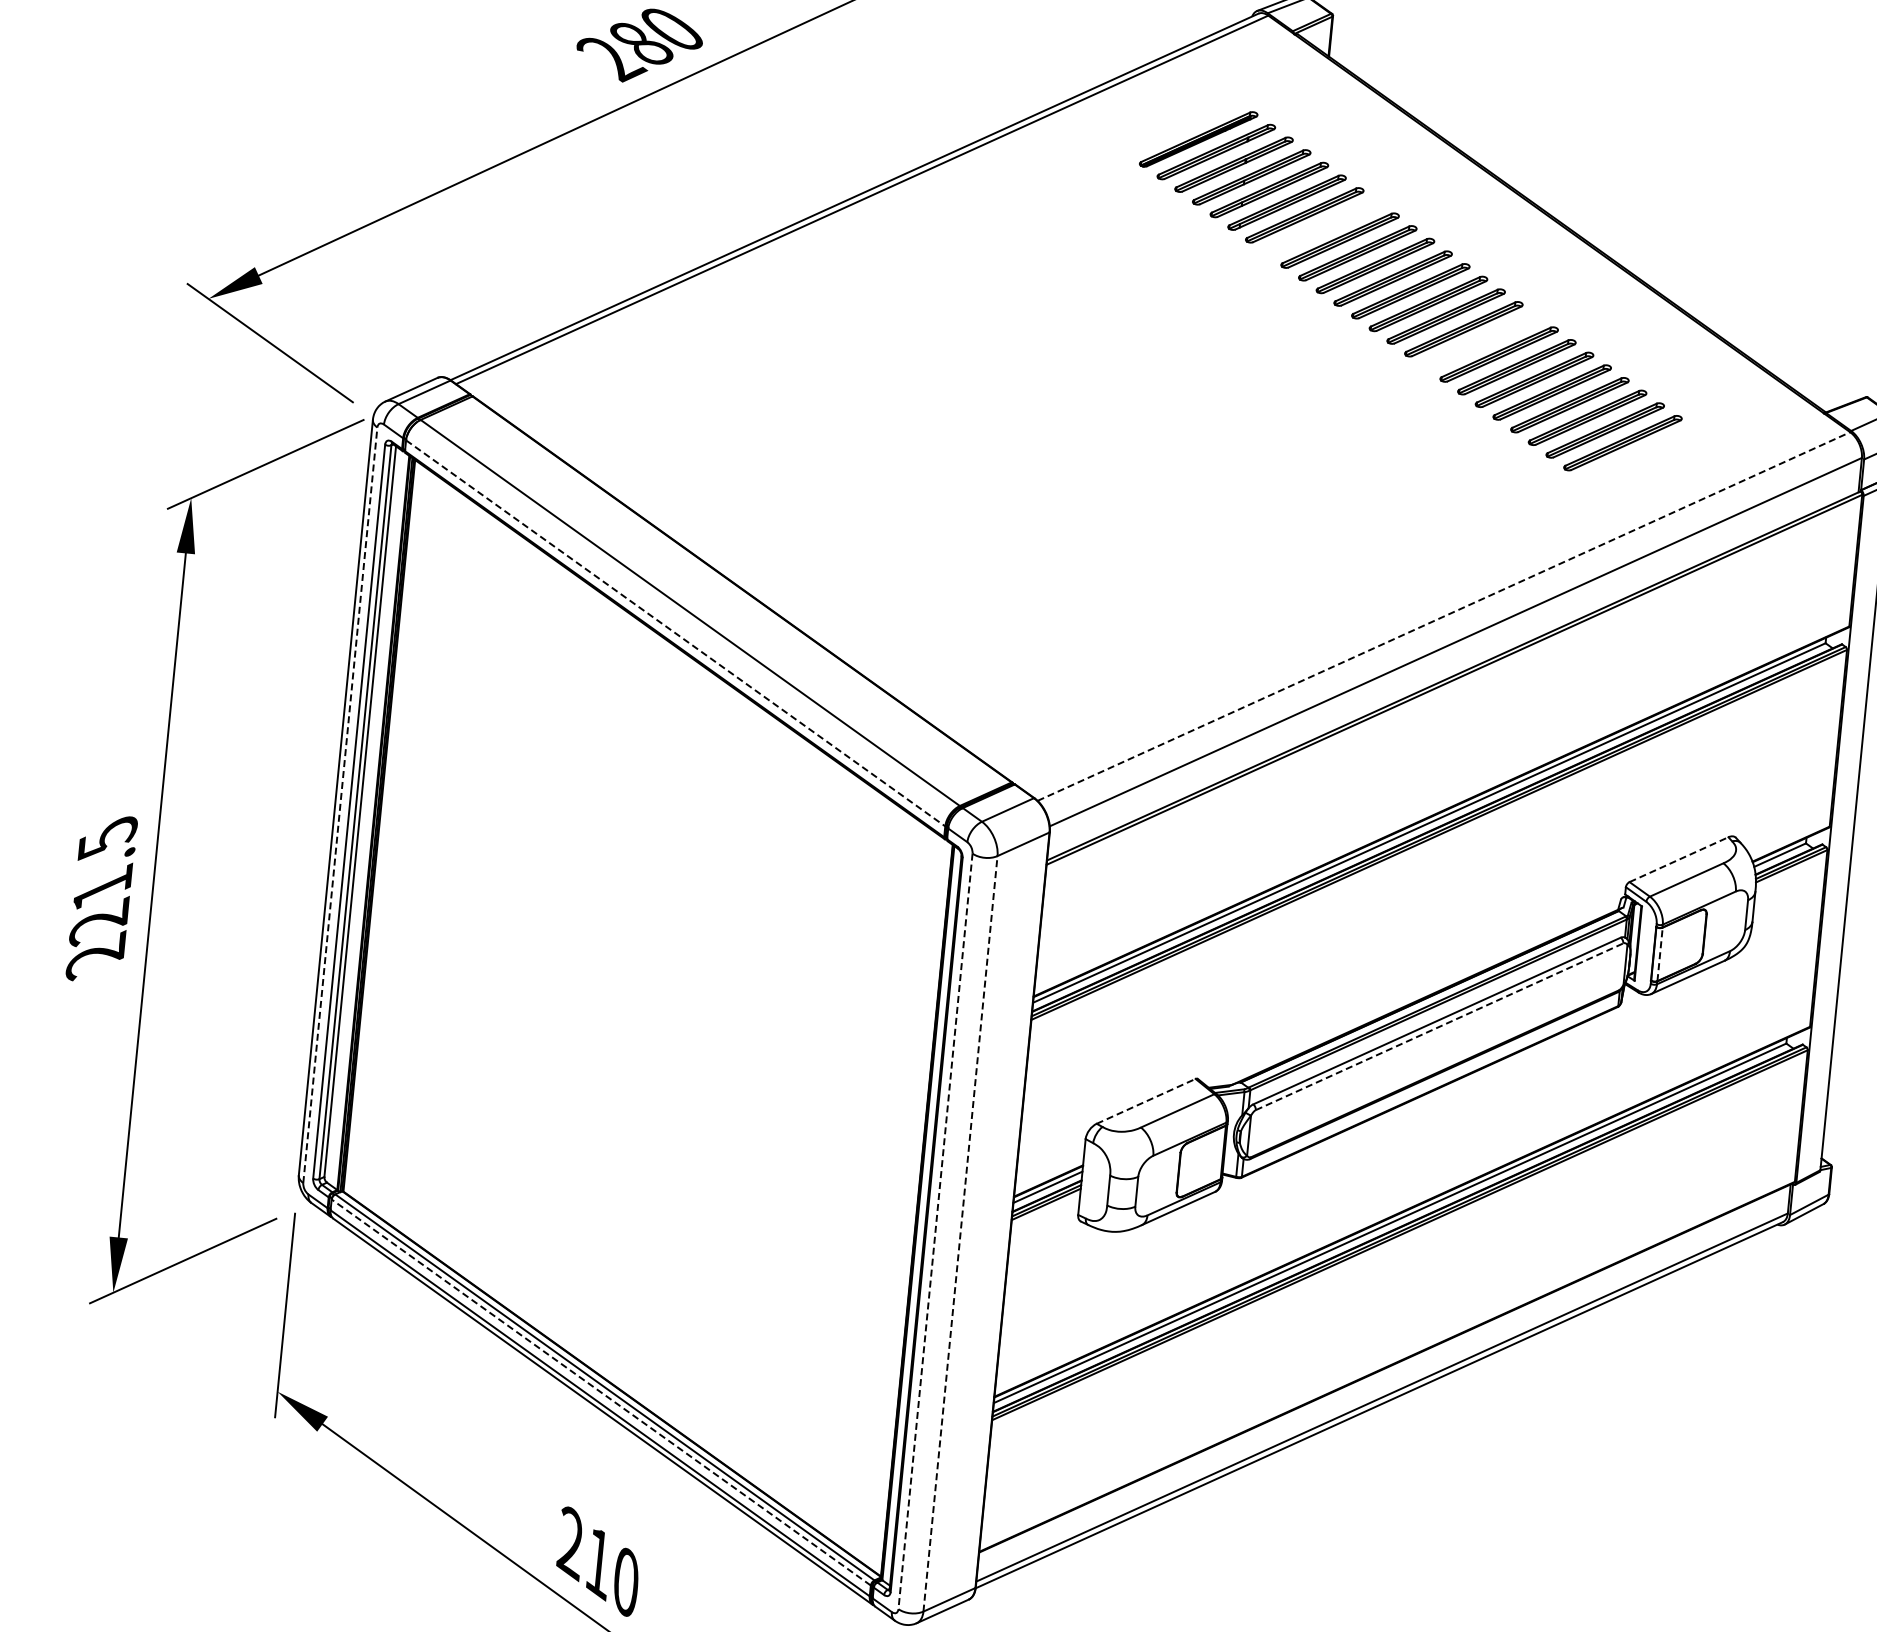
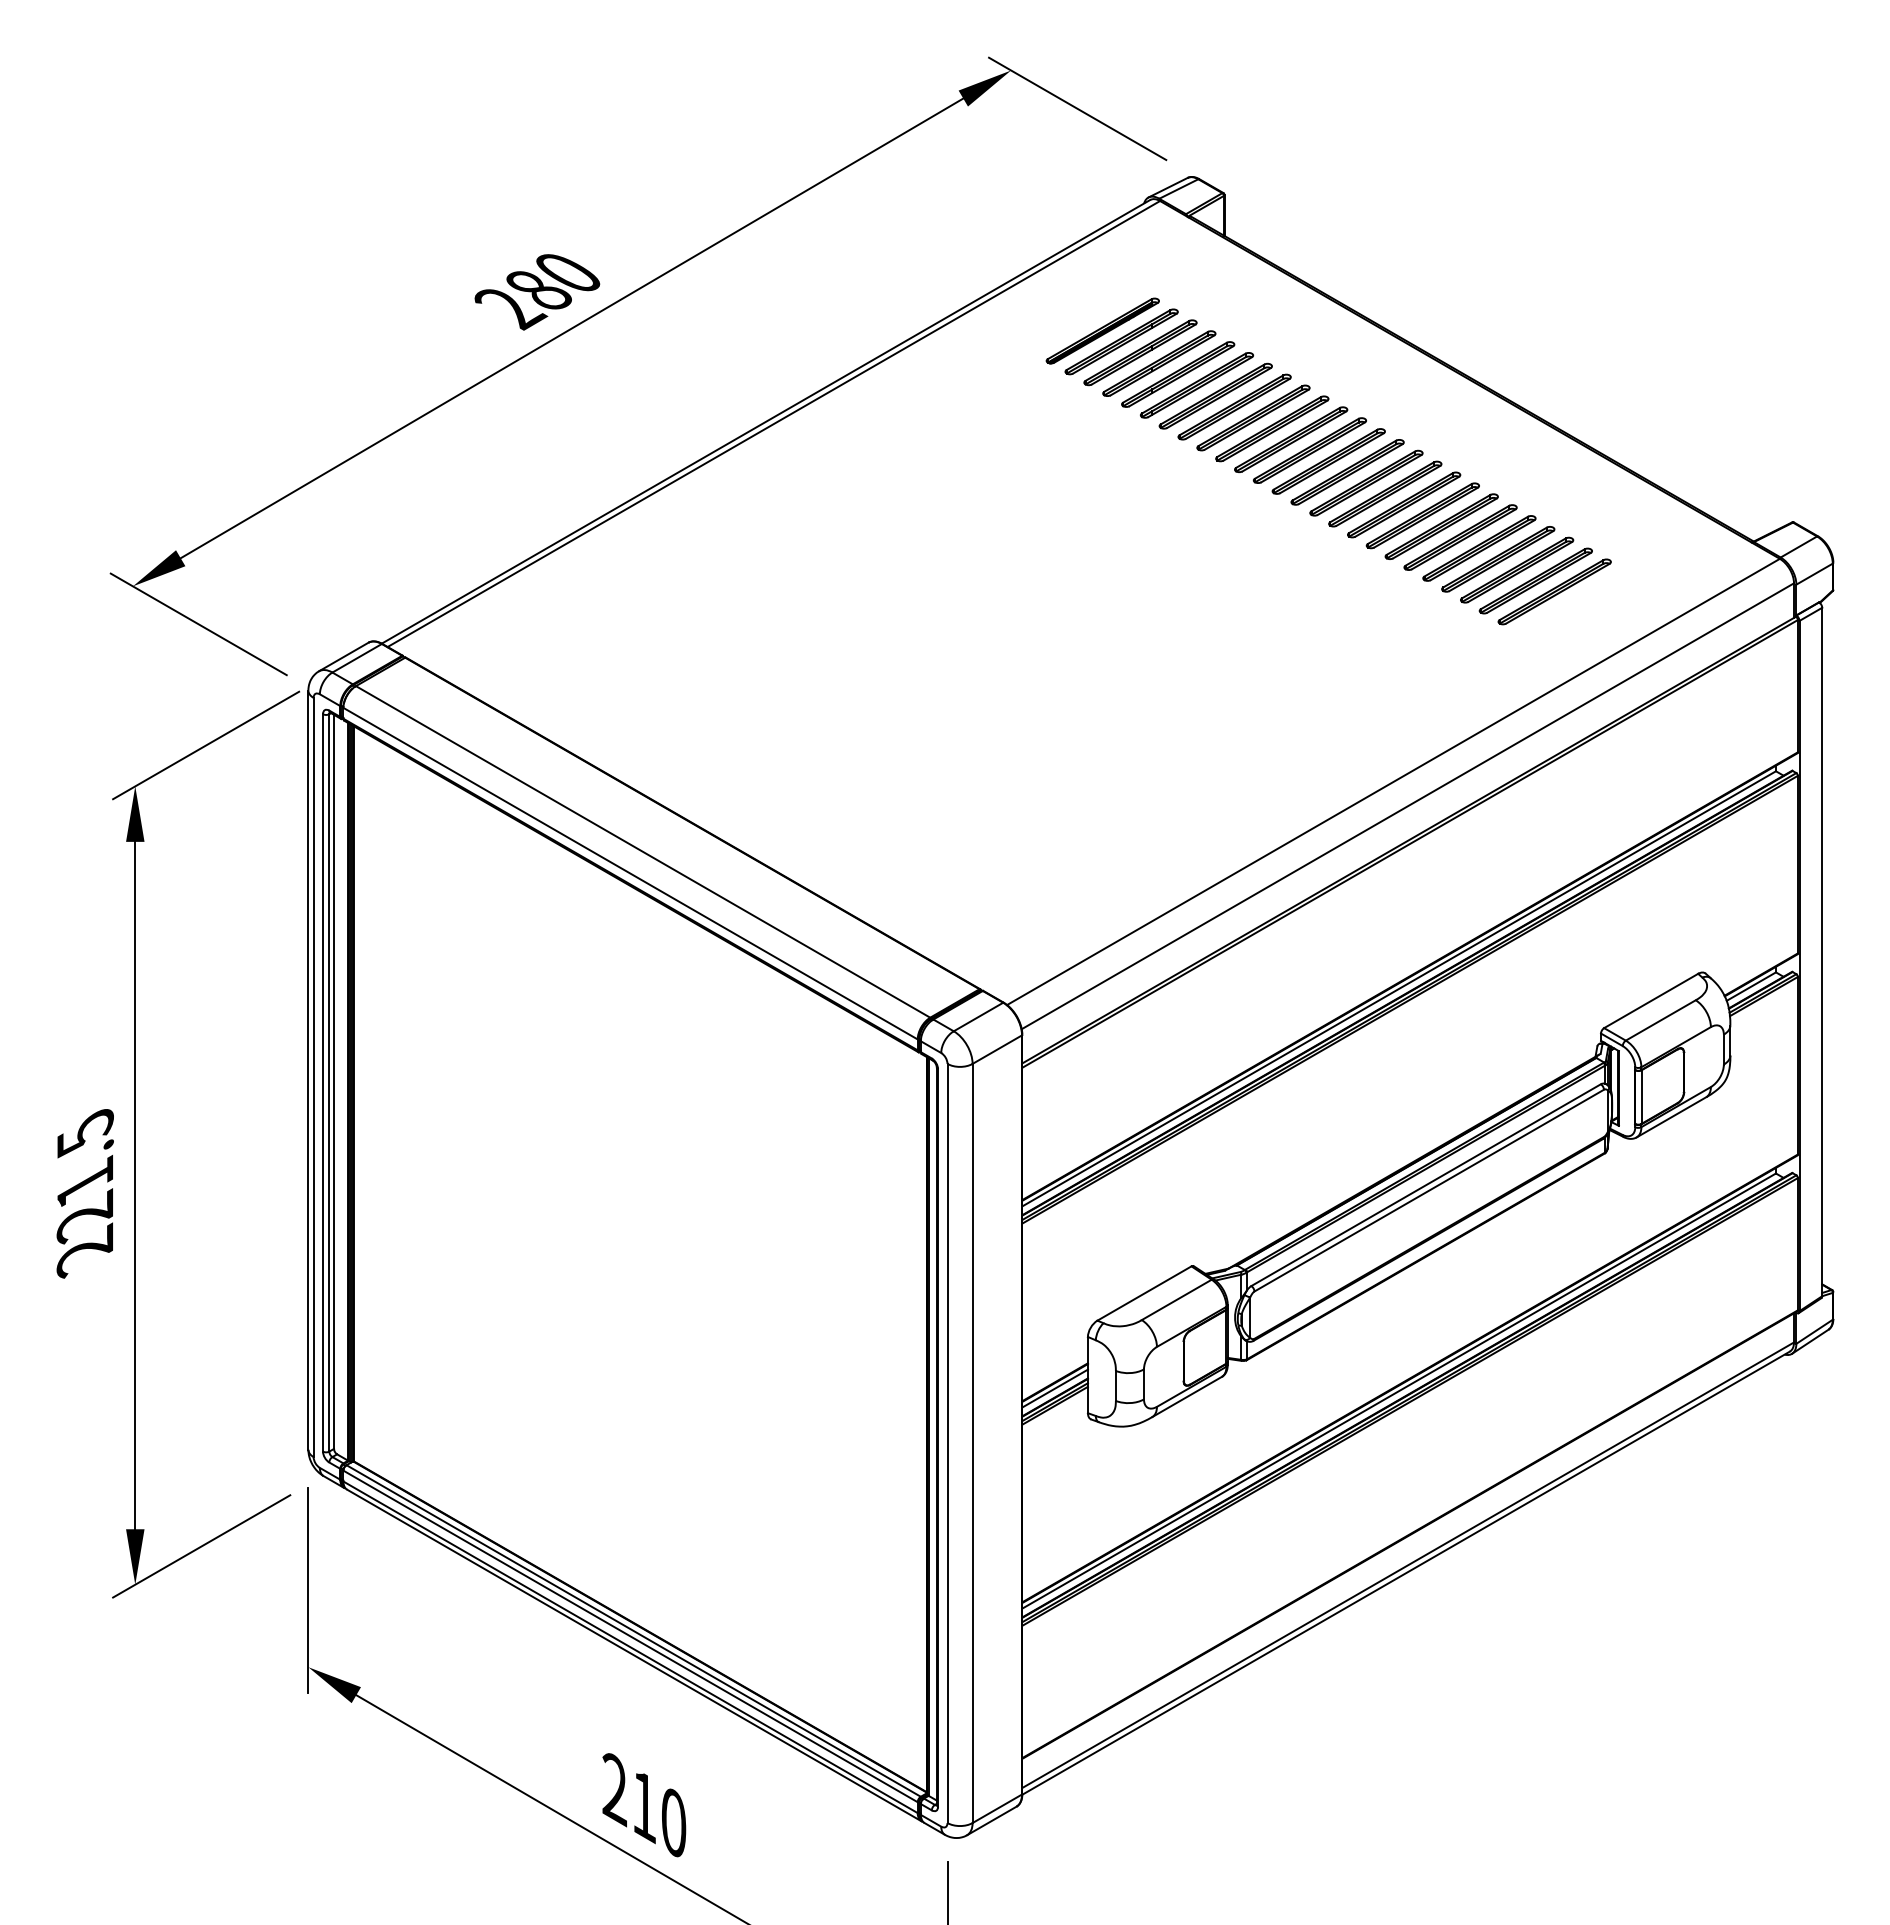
part: (1322, 227) -> (1234, 406), added
part: (1481, 341) -> (1404, 504), added
line: (1443, 616) -> (1393, 781), dashed -> solid
line: (675, 633) -> (630, 873), dashed -> solid
line: (340, 805) -> (313, 1077), dashed -> solid
line: (1679, 859) -> (1651, 1000), dashed -> solid
line: (1659, 954) -> (1641, 1097), dashed -> solid
line: (1439, 1026) -> (1429, 1190), dashed -> solid
line: (1146, 1101) -> (1144, 1293), dashed -> solid
line: (935, 1231) -> (947, 1443), dashed -> solid
line: (960, 1233) -> (972, 1443), dashed -> solid
line: (601, 1392) -> (630, 1636), dashed -> solid

